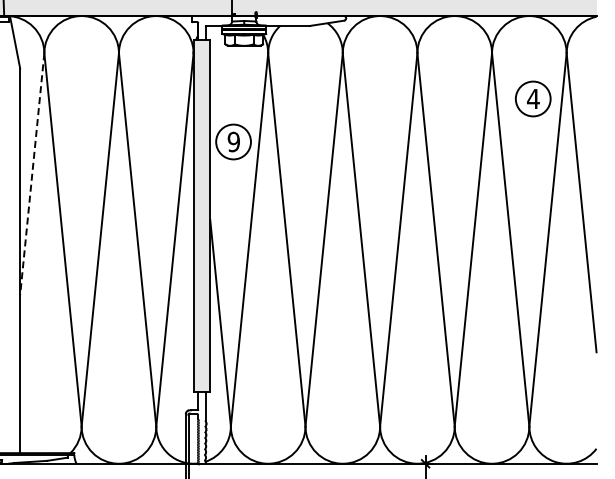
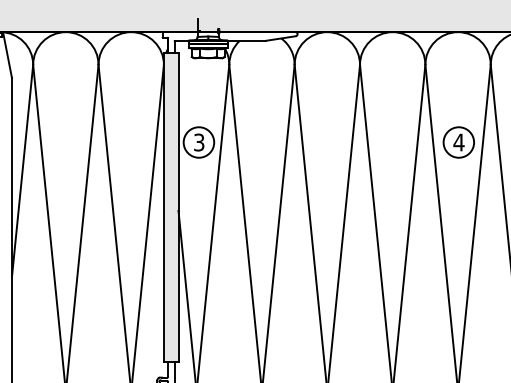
part: (533, 98) -> (459, 142), moved
text: (233, 142) -> (198, 142), 9 -> 3
line: (32, 174) -> (22, 170), dashed -> solid

